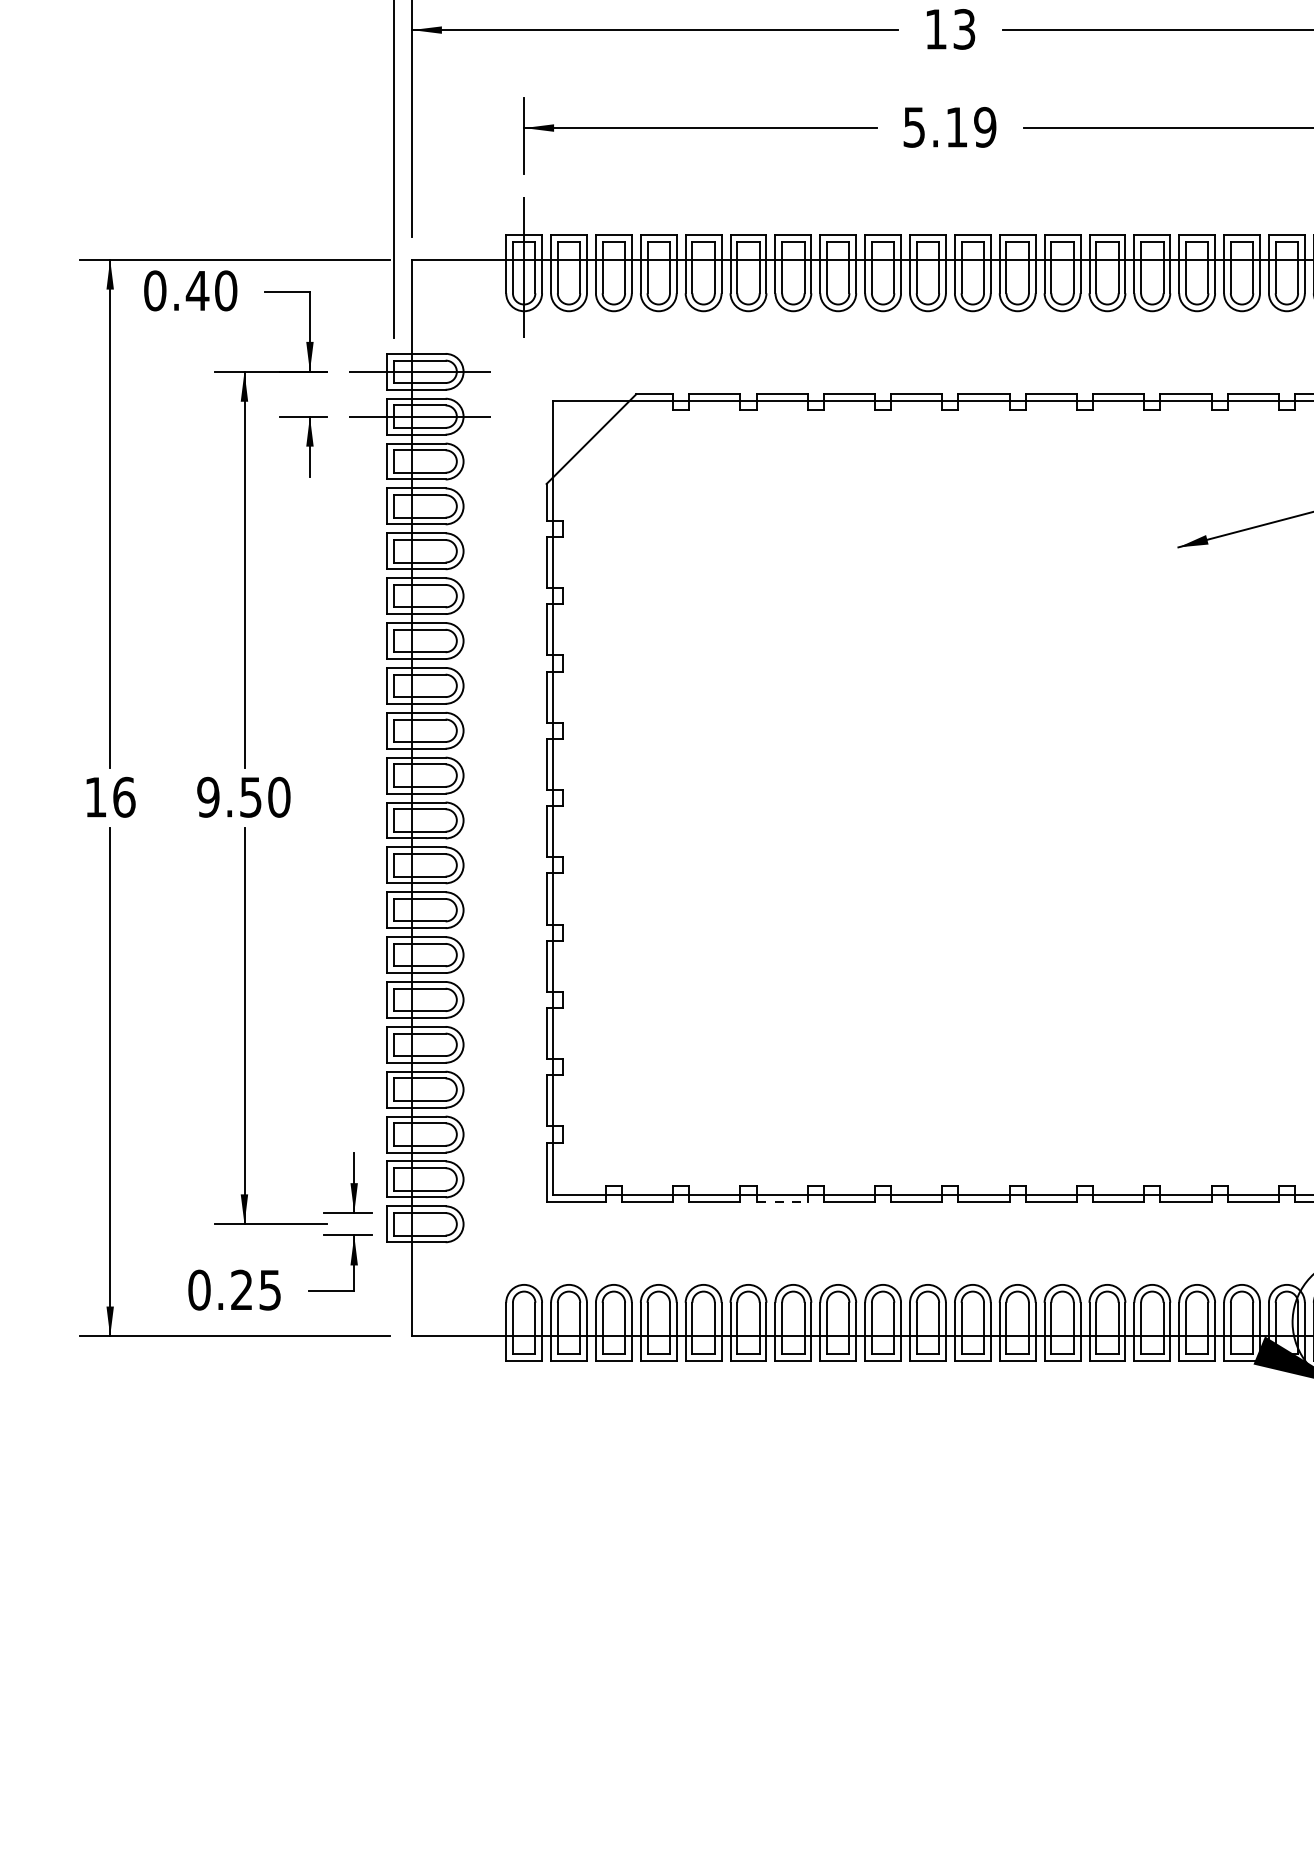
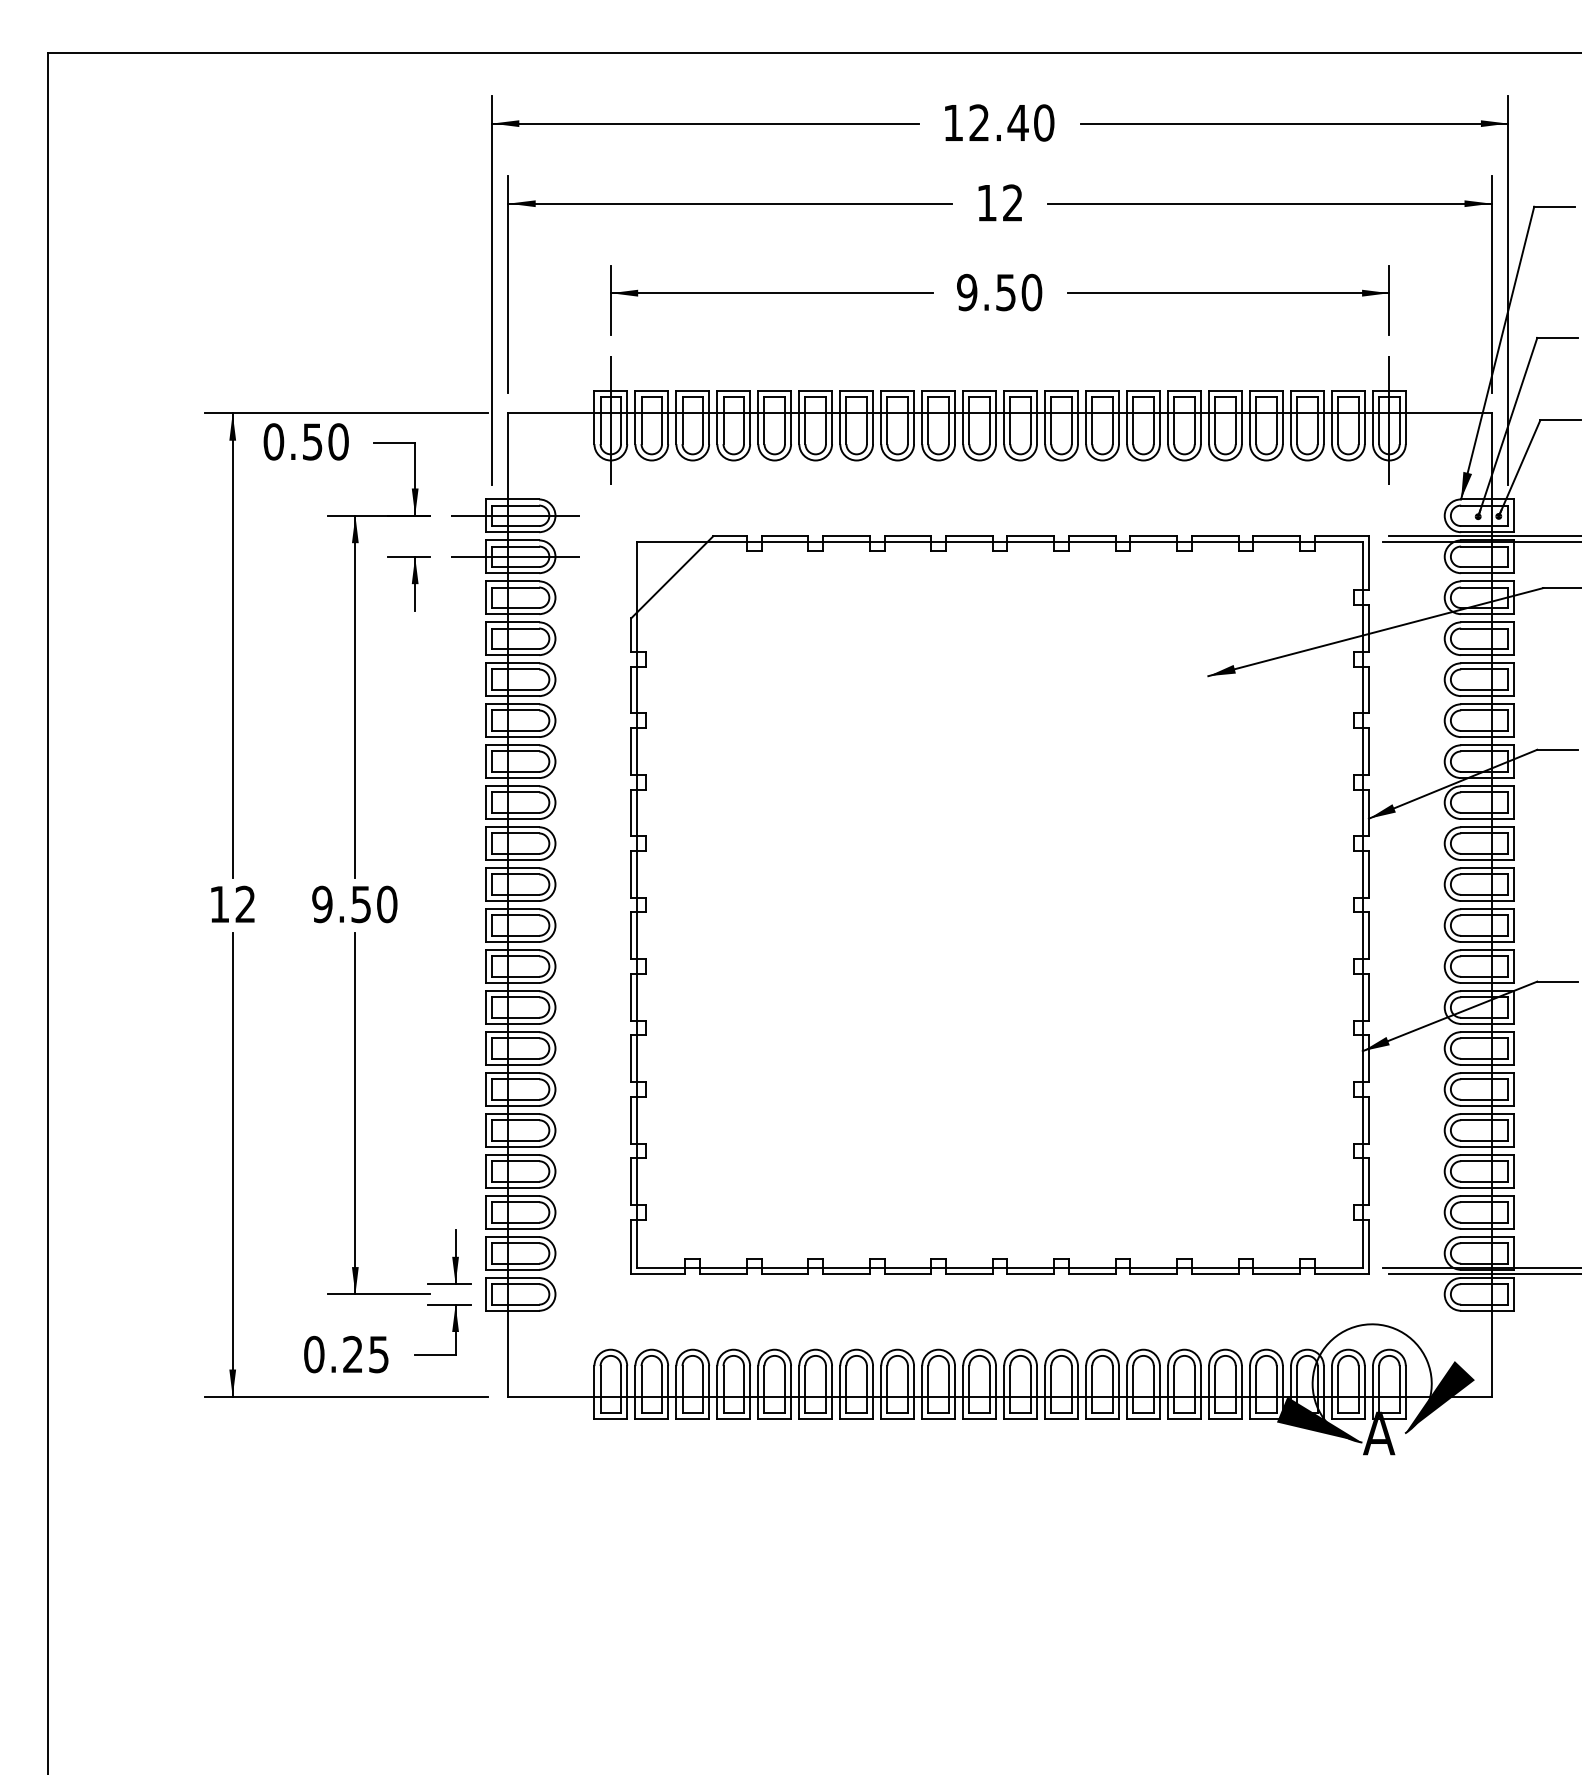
text: (963, 28) -> (1012, 202), 13 -> 12
text: (949, 127) -> (999, 292), 5.19 -> 9.50
text: (197, 290) -> (312, 441), 0.40 -> 0.50
text: (124, 797) -> (245, 904), 16 -> 12
line: (782, 1201) -> (846, 1273), dashed -> solid

